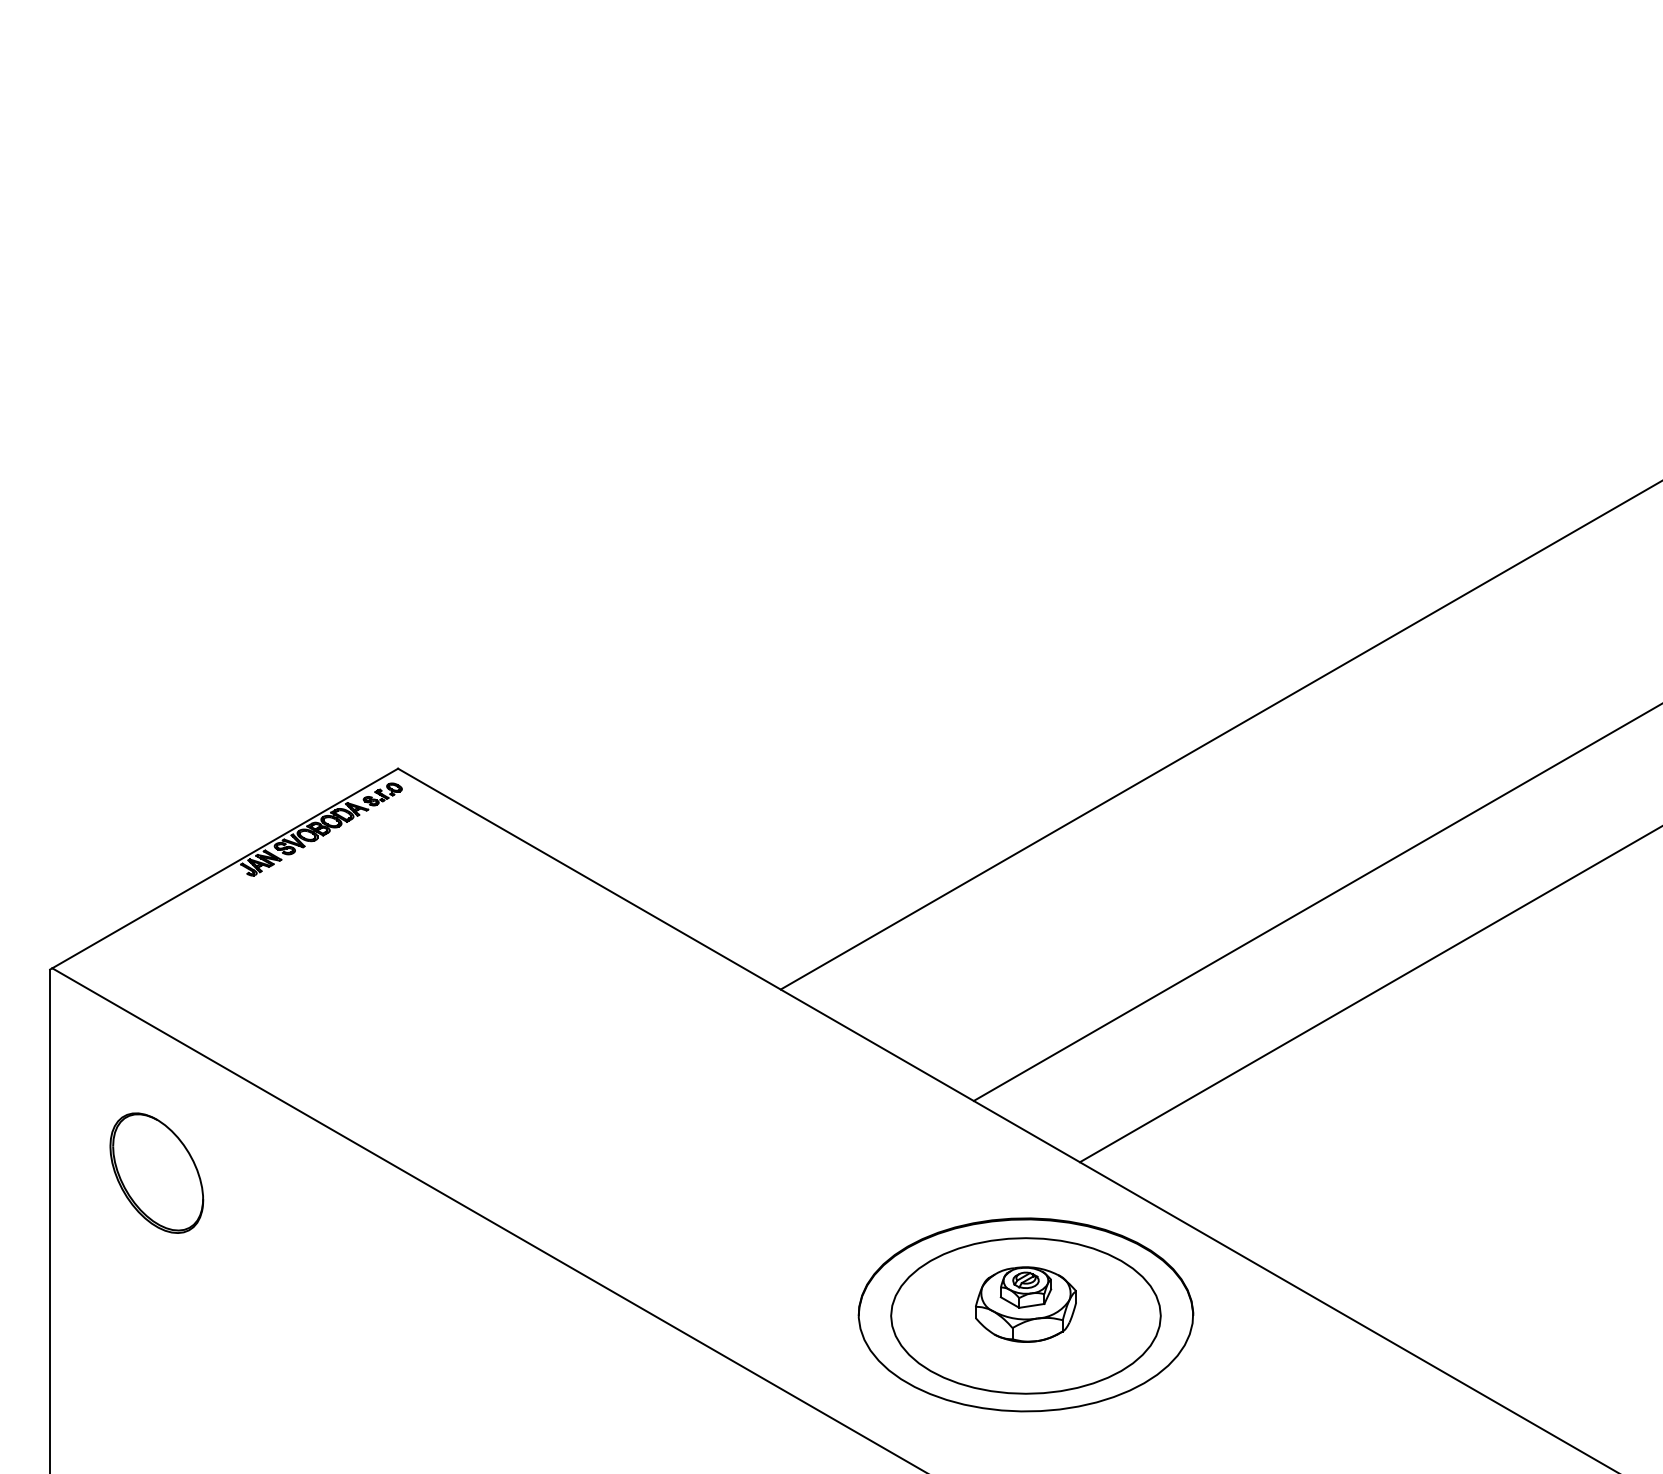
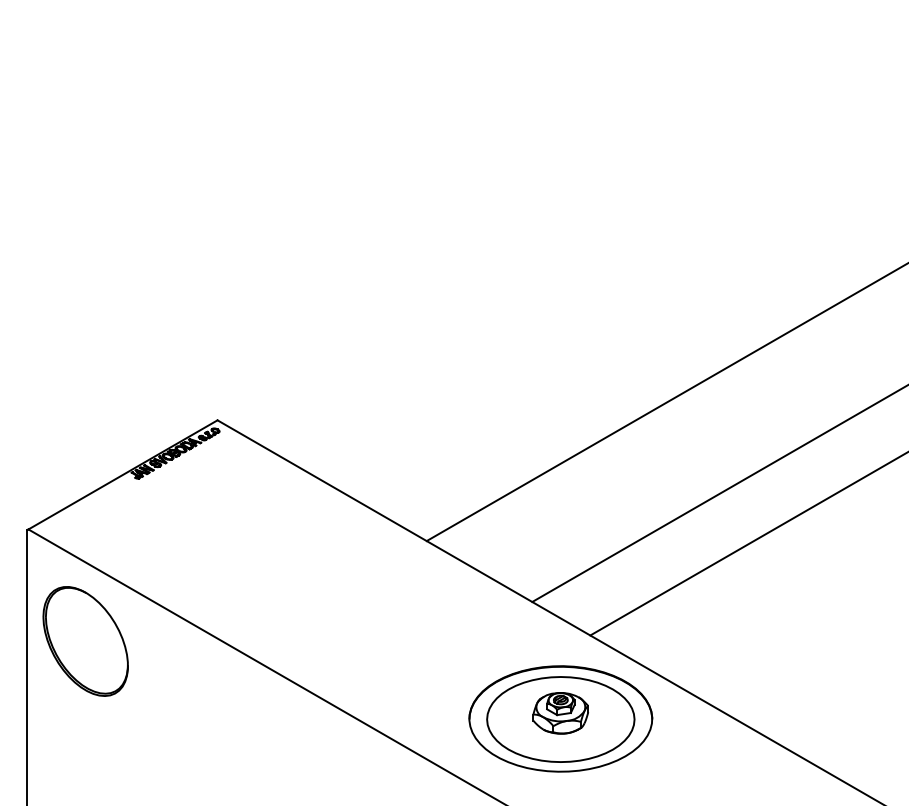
part: (156, 1173) -> (85, 641), size x1.67

